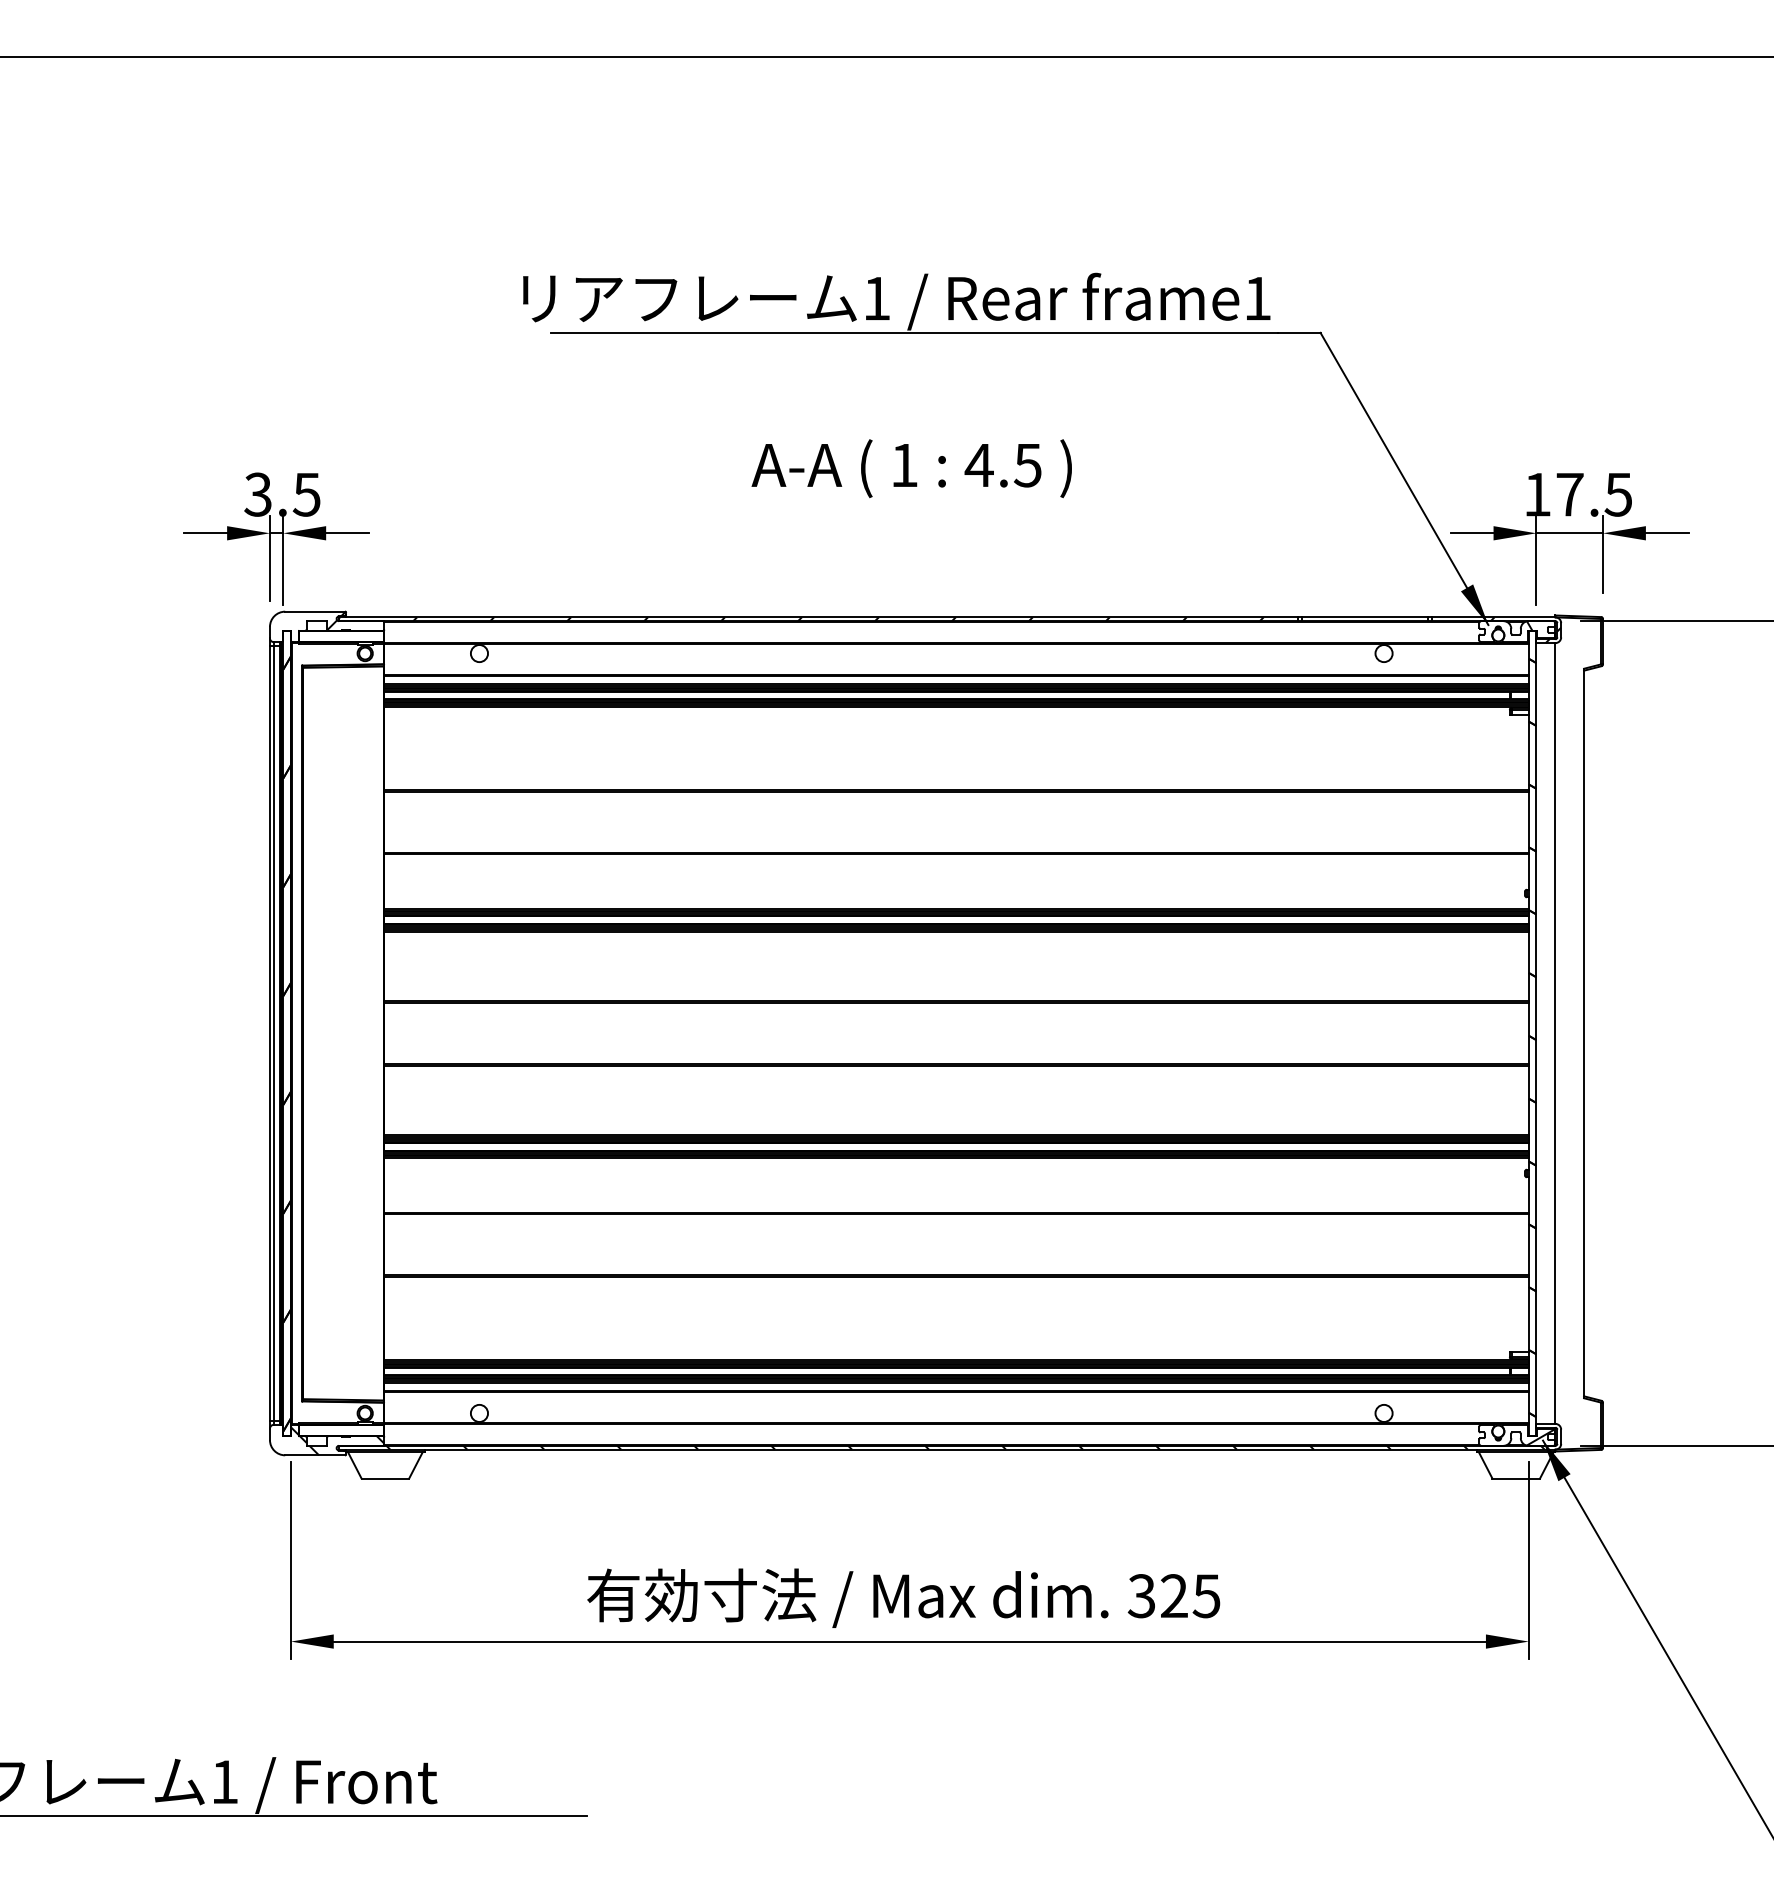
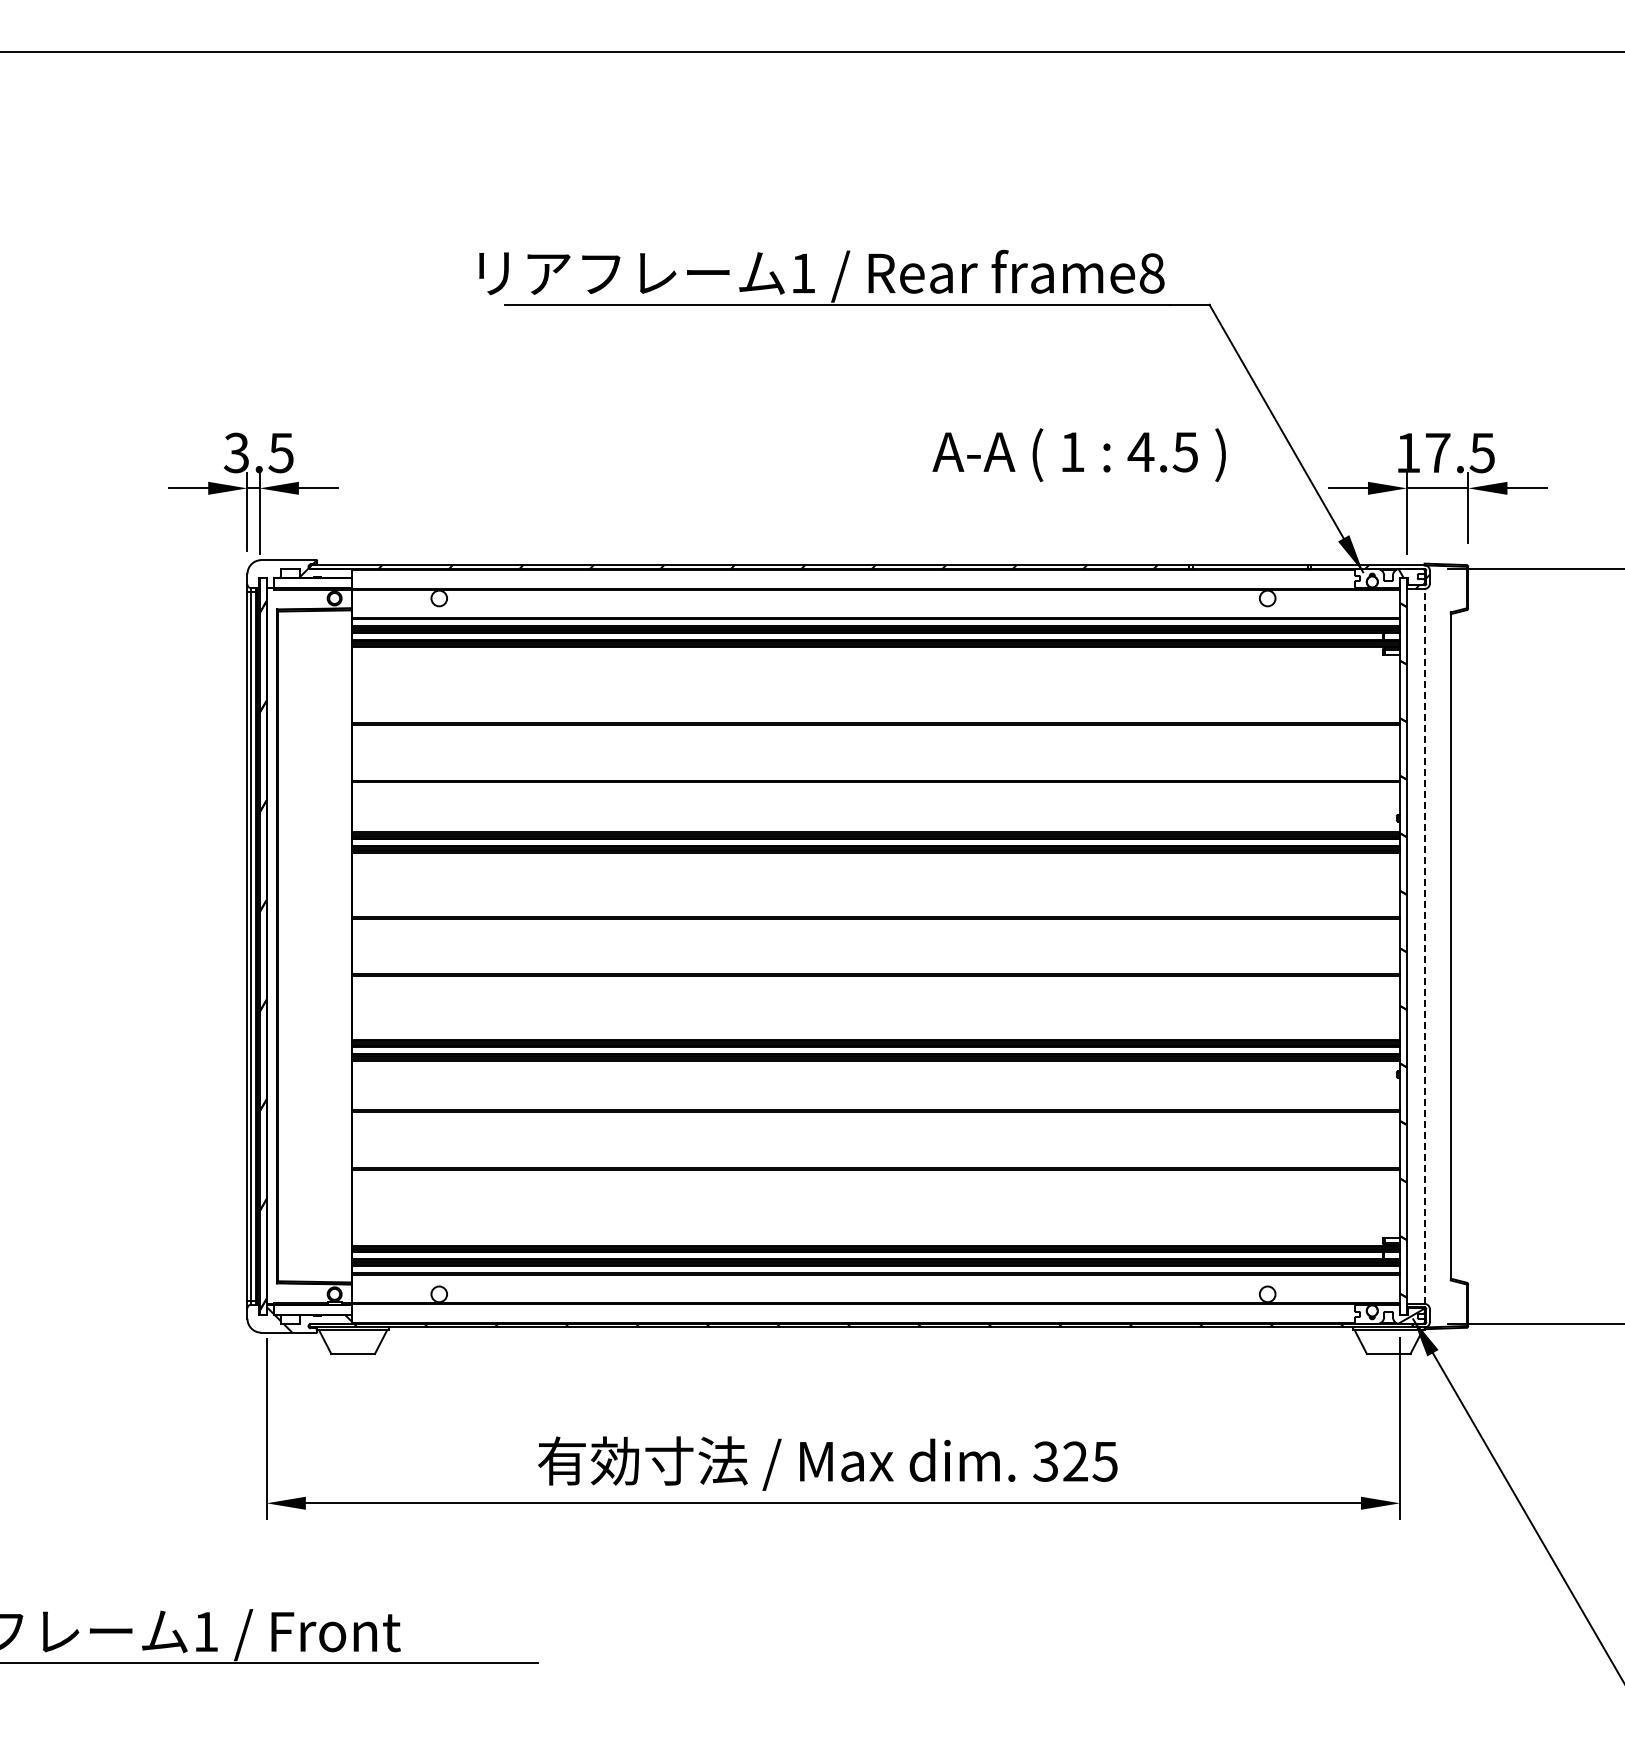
text: (1257, 298) -> (1151, 273), frame1 -> frame8
text: (911, 469) -> (1078, 455), moved
line: (1555, 1033) -> (1424, 946), solid -> dashed

